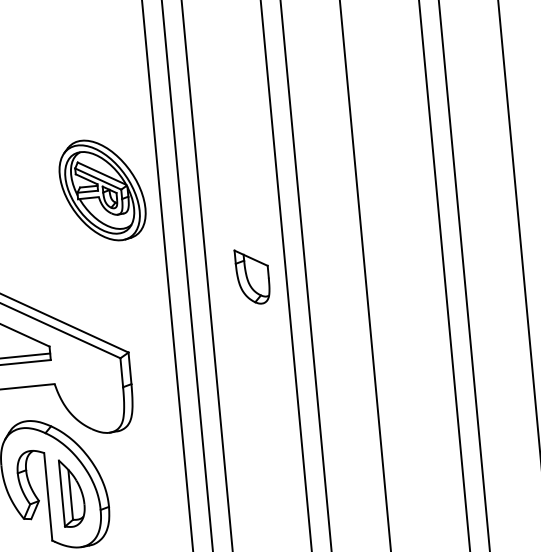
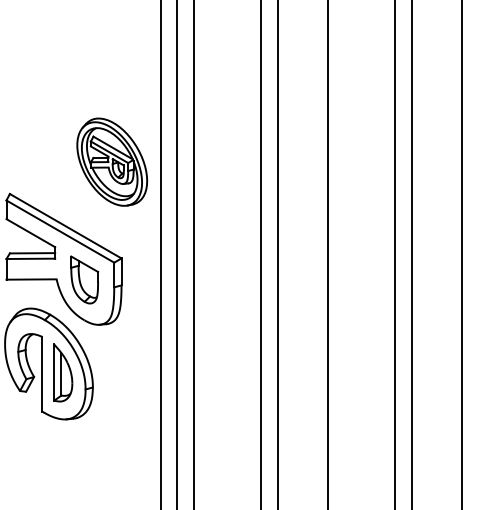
part: (102, 189) -> (112, 161), moved
part: (252, 276) -> (84, 279), moved

